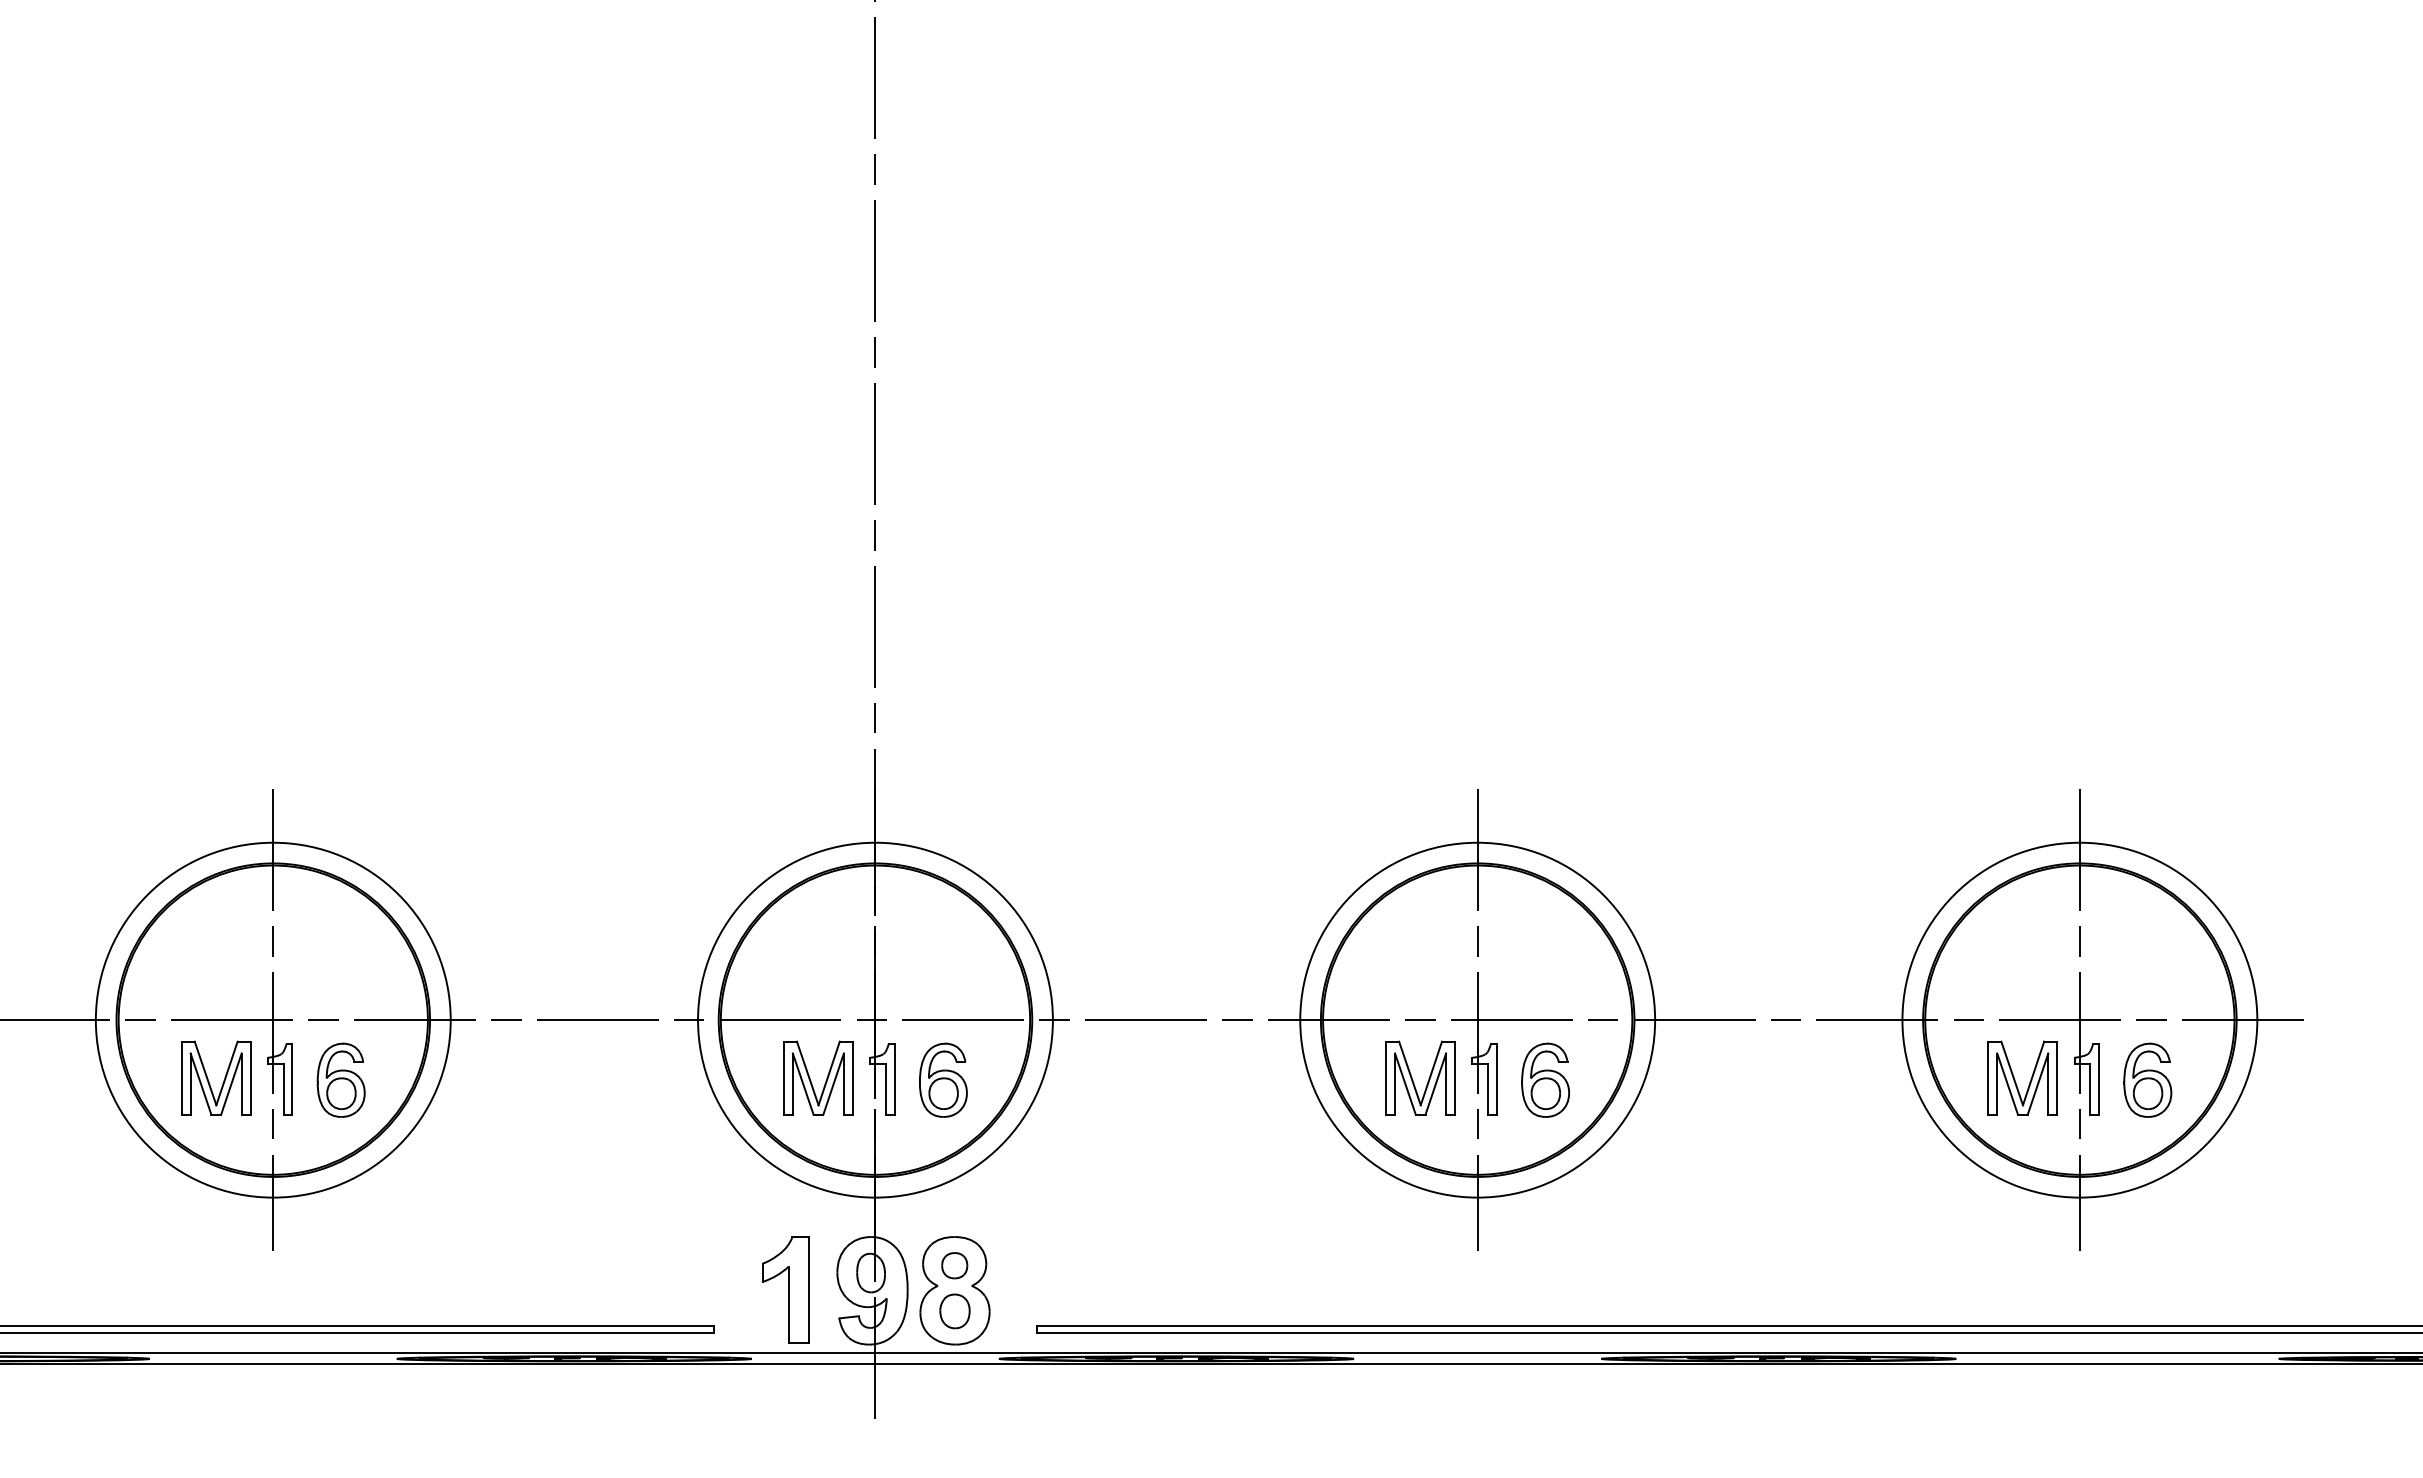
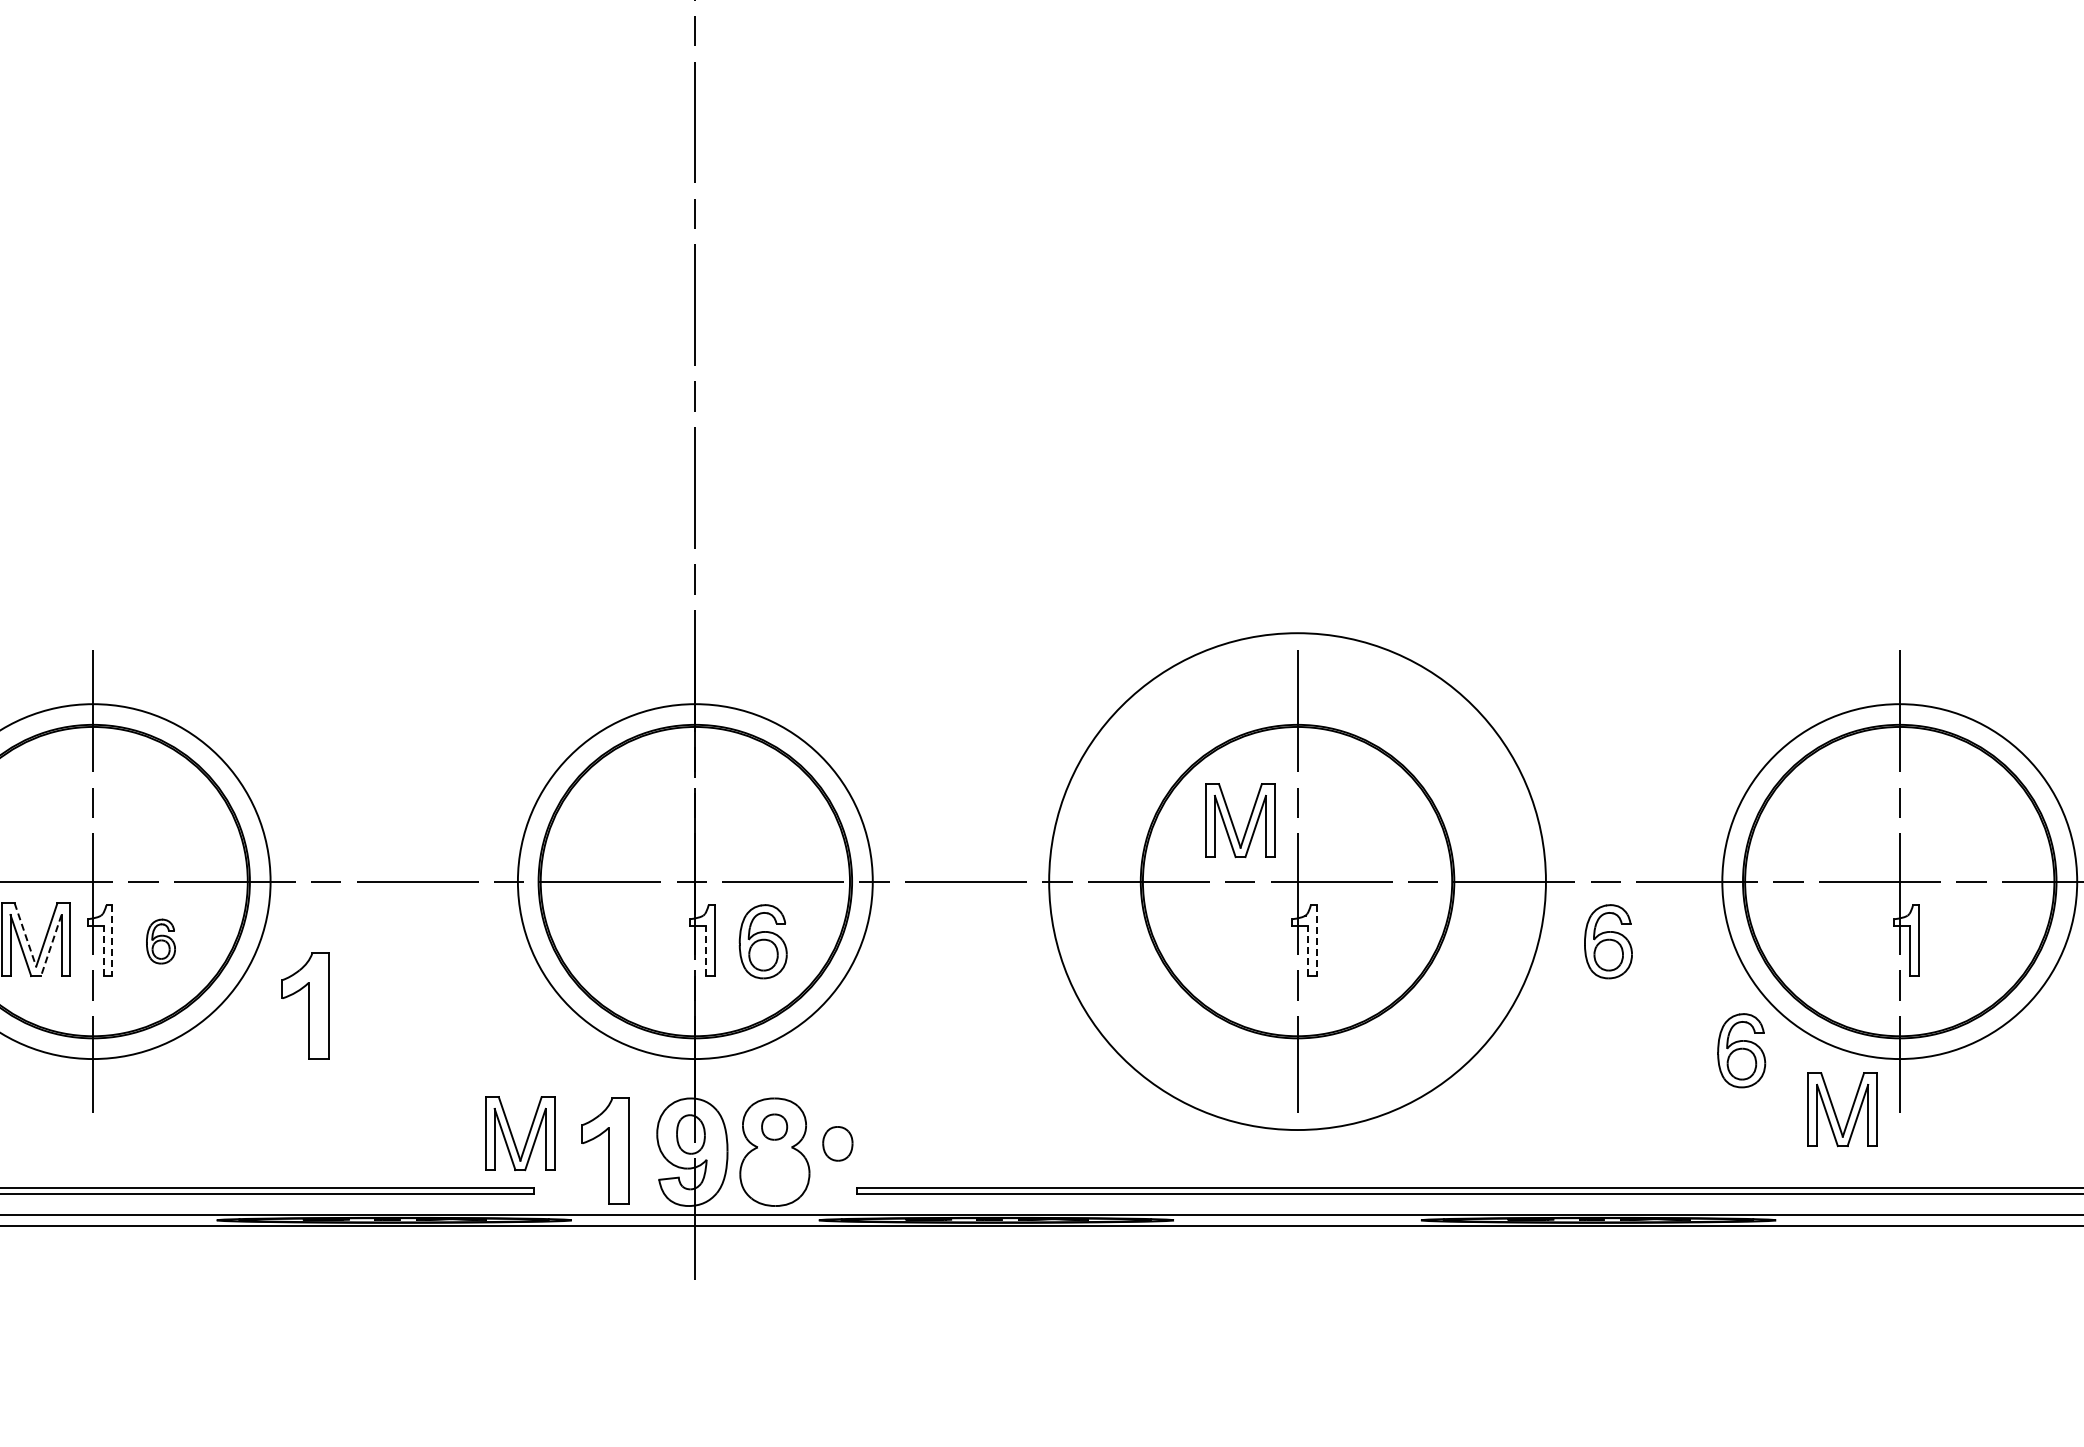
circle: (1477, 1019) -> (1297, 880), size x1.4
line: (205, 1073) -> (25, 934), solid -> dashed
line: (292, 1079) -> (112, 940), solid -> dashed
part: (340, 1079) -> (160, 940), size x0.6
line: (1496, 1079) -> (1316, 940), solid -> dashed
part: (1545, 1079) -> (1608, 940), moved
part: (2015, 1079) -> (1835, 1110), moved
part: (2147, 1079) -> (1741, 1049), moved
part: (811, 1080) -> (513, 1135), moved
part: (1413, 1080) -> (1233, 822), moved
line: (231, 1084) -> (51, 945), solid -> dashed
line: (283, 1088) -> (103, 949), solid -> dashed
line: (885, 1088) -> (705, 949), solid -> dashed
line: (1488, 1088) -> (1308, 949), solid -> dashed
part: (485, 1144) -> (305, 1005), added
part: (954, 1311) -> (837, 1143), moved

